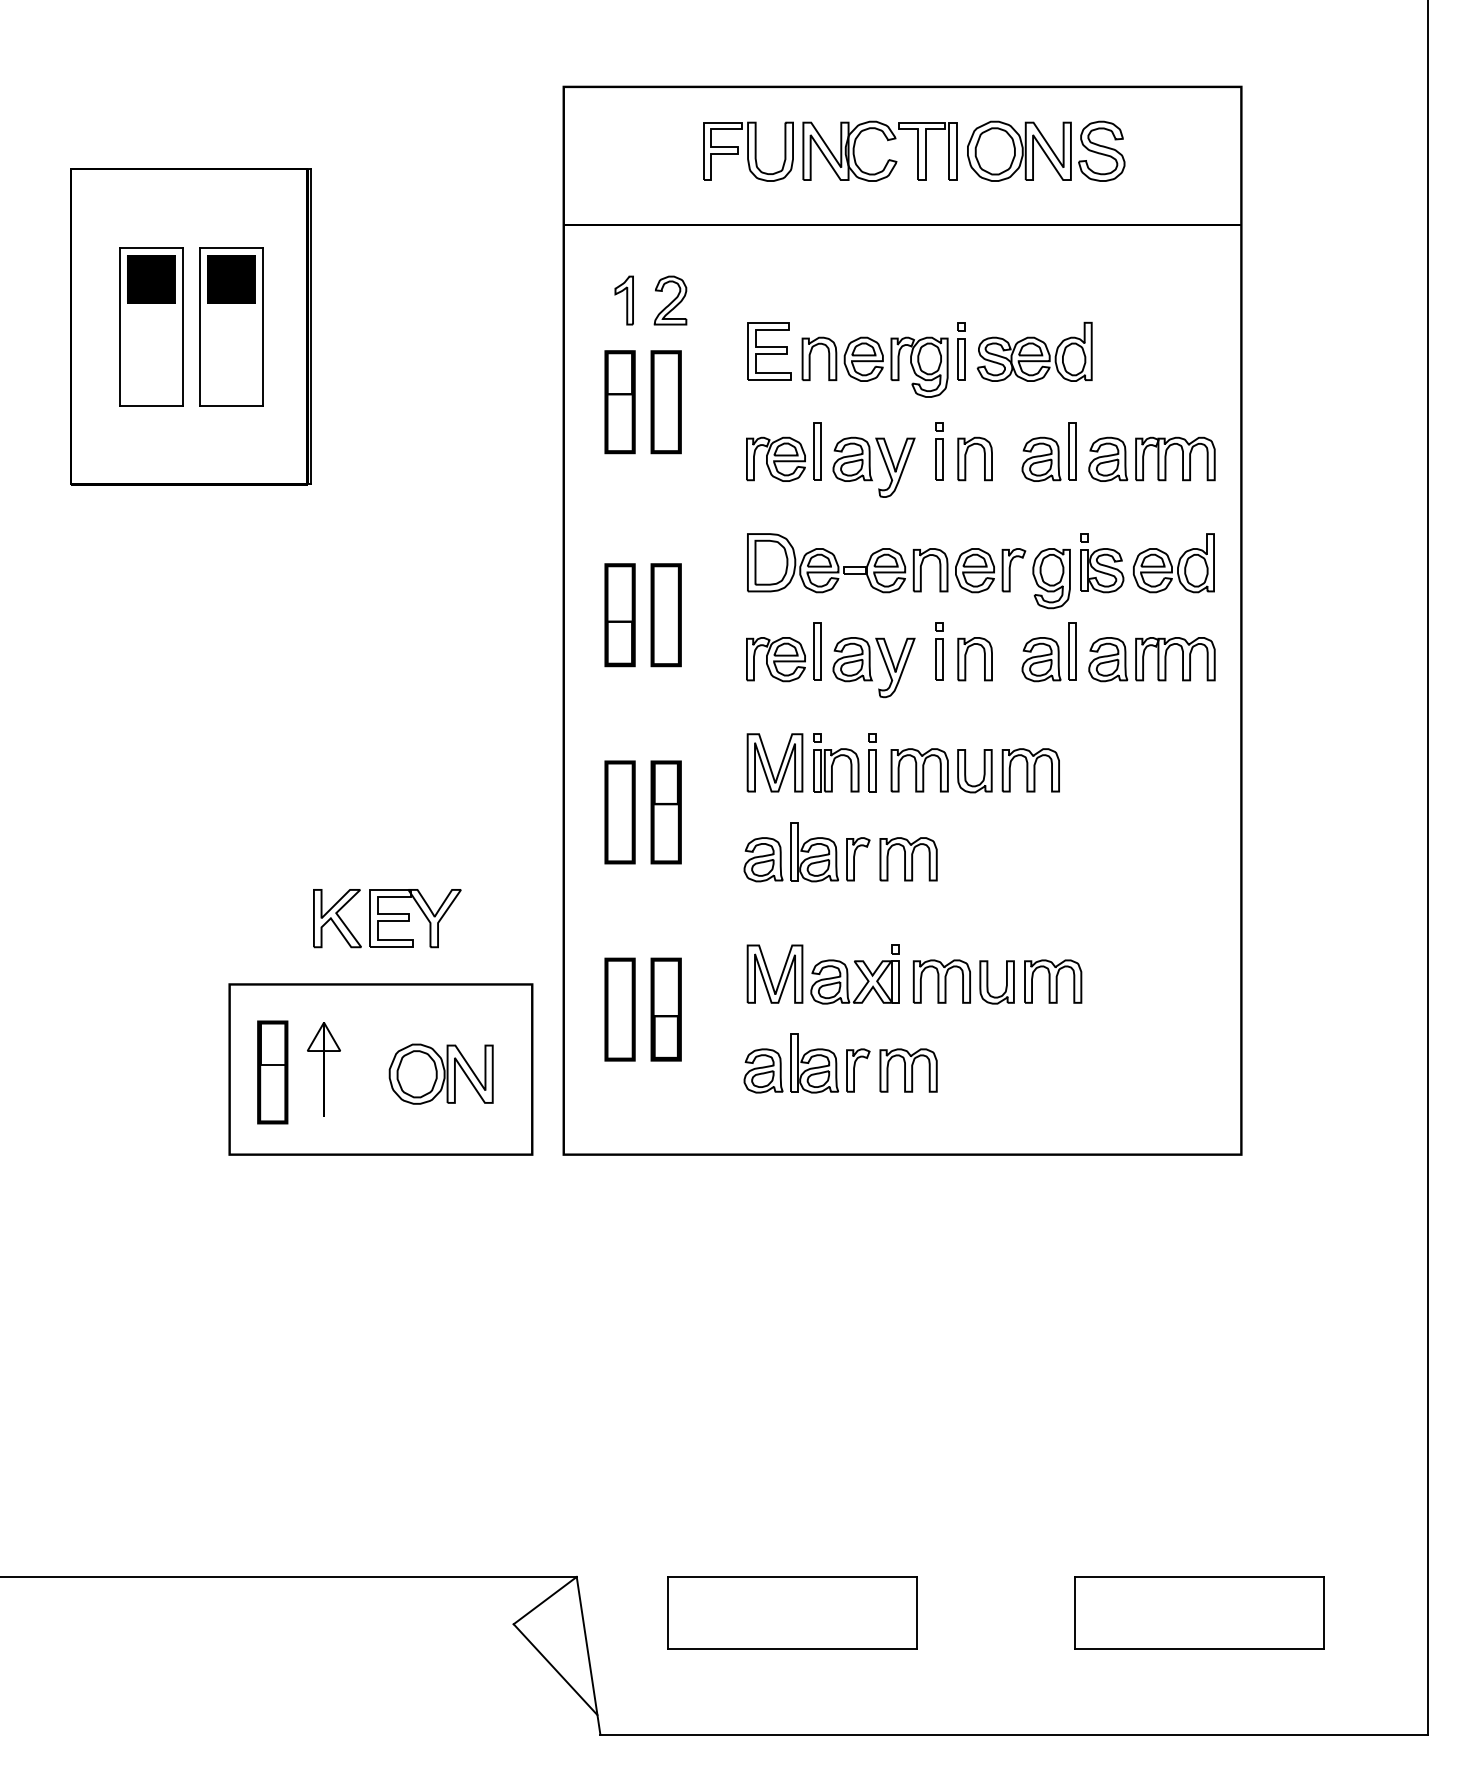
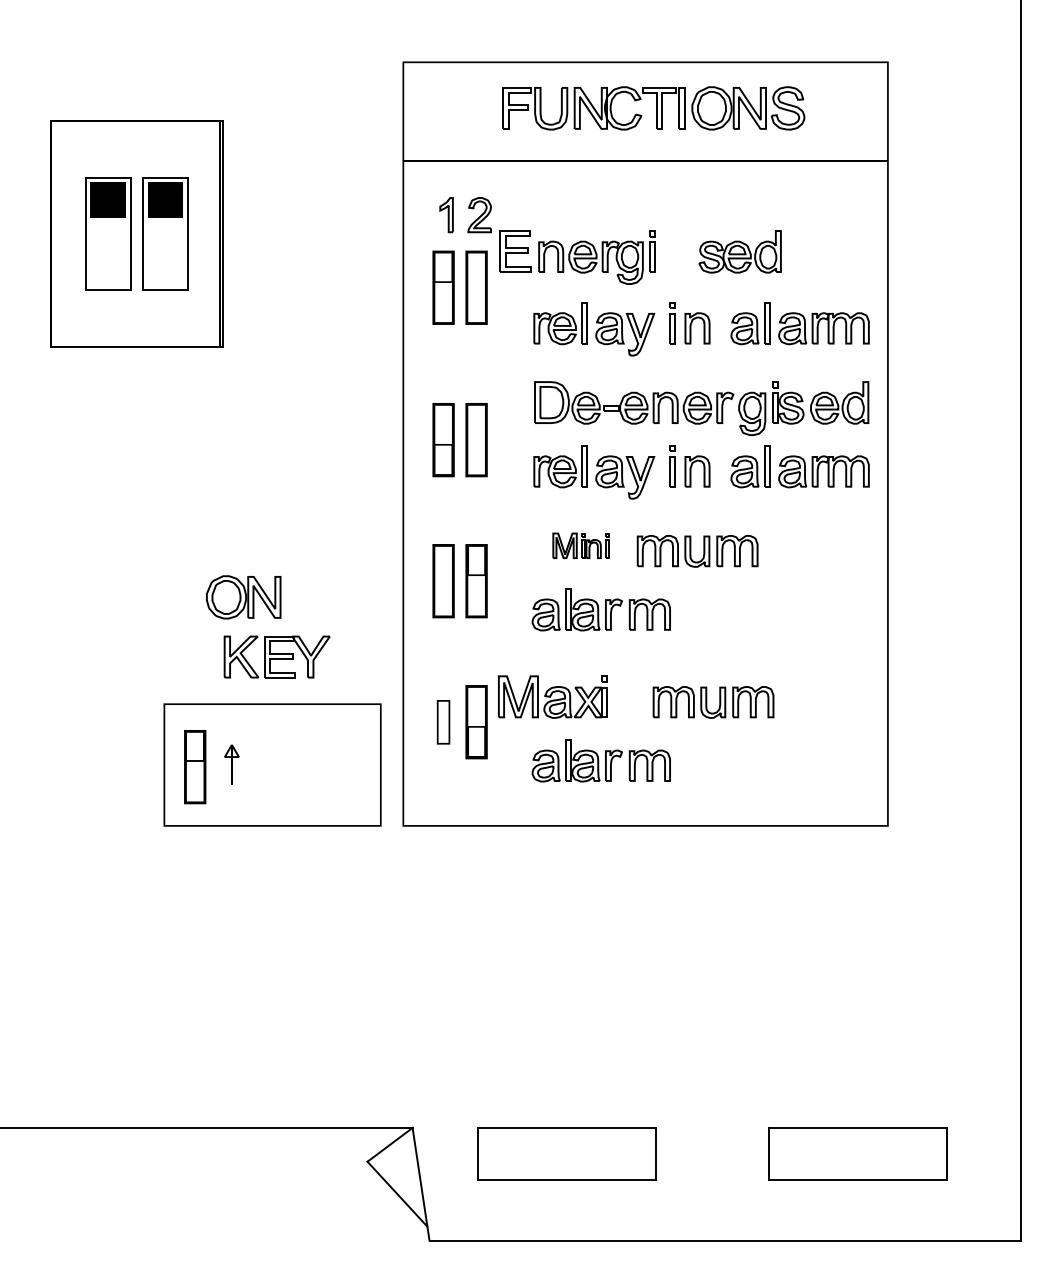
part: (856, 359) -> (577, 257), moved
part: (811, 762) -> (580, 545), size x0.6
part: (822, 973) -> (552, 696), moved
part: (619, 1010) -> (443, 722), size x0.6
part: (323, 1068) -> (231, 764), size x0.6
part: (440, 1074) -> (243, 597), moved

